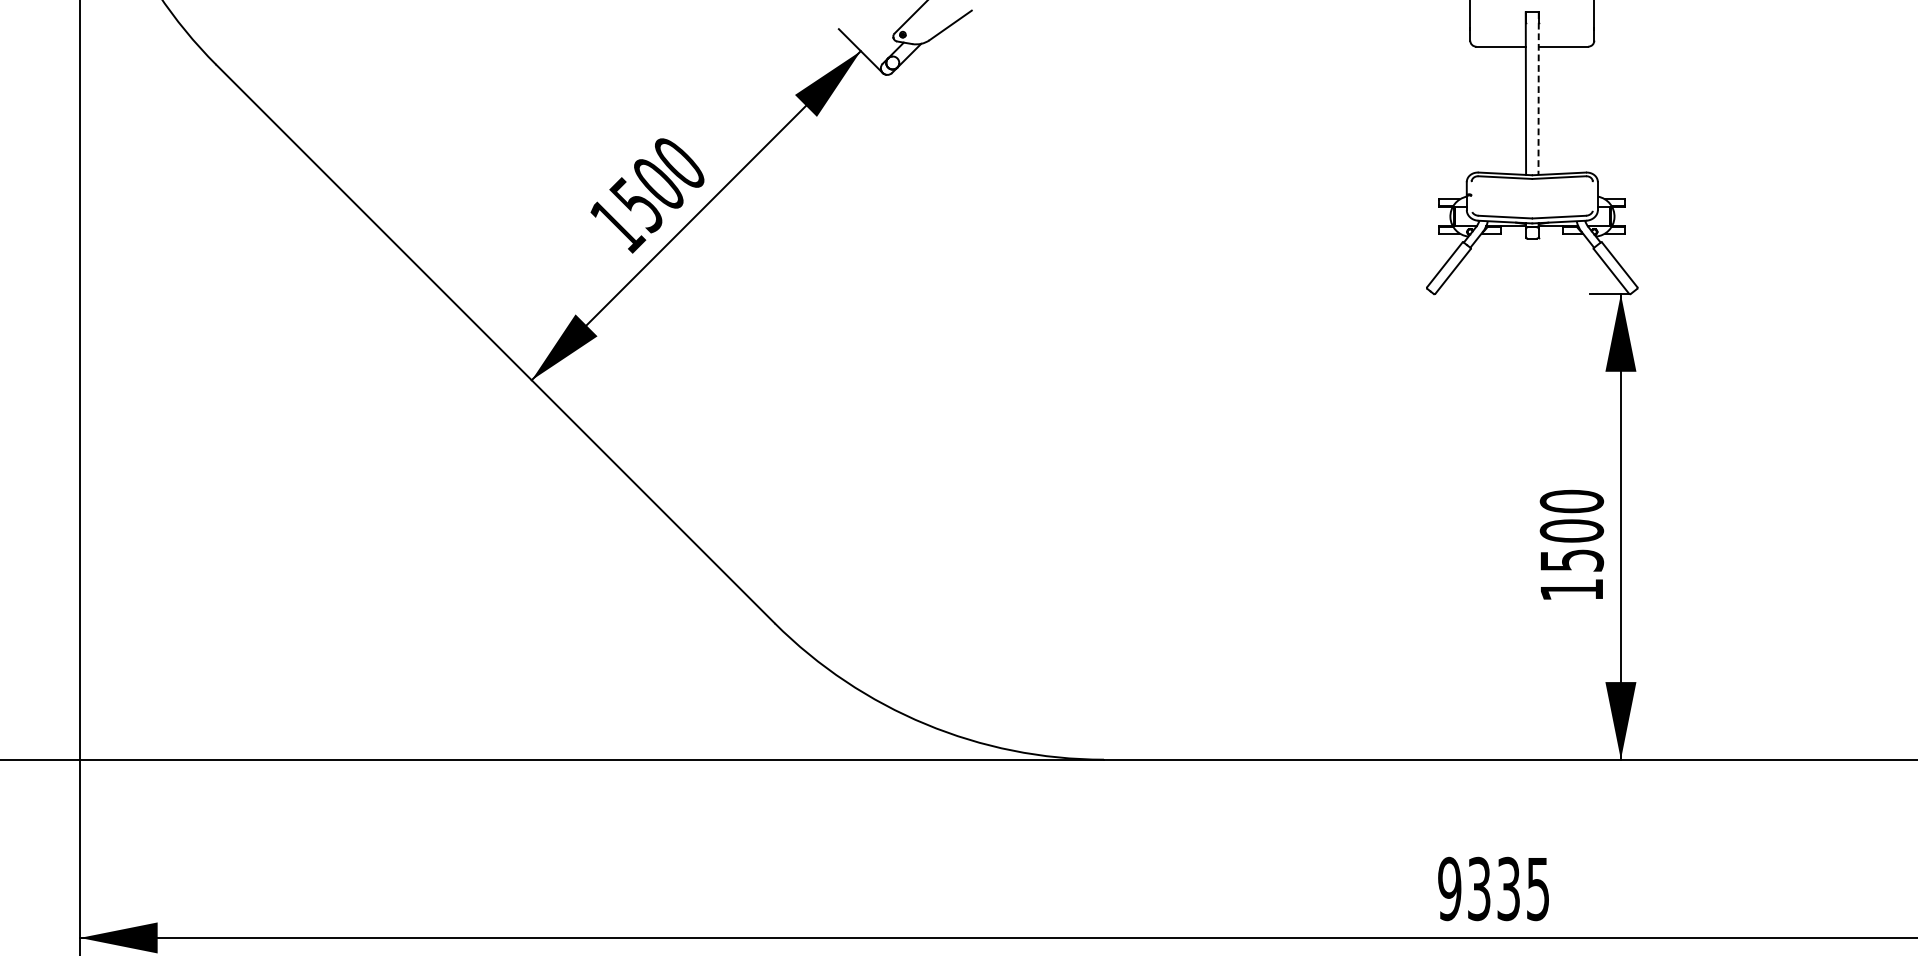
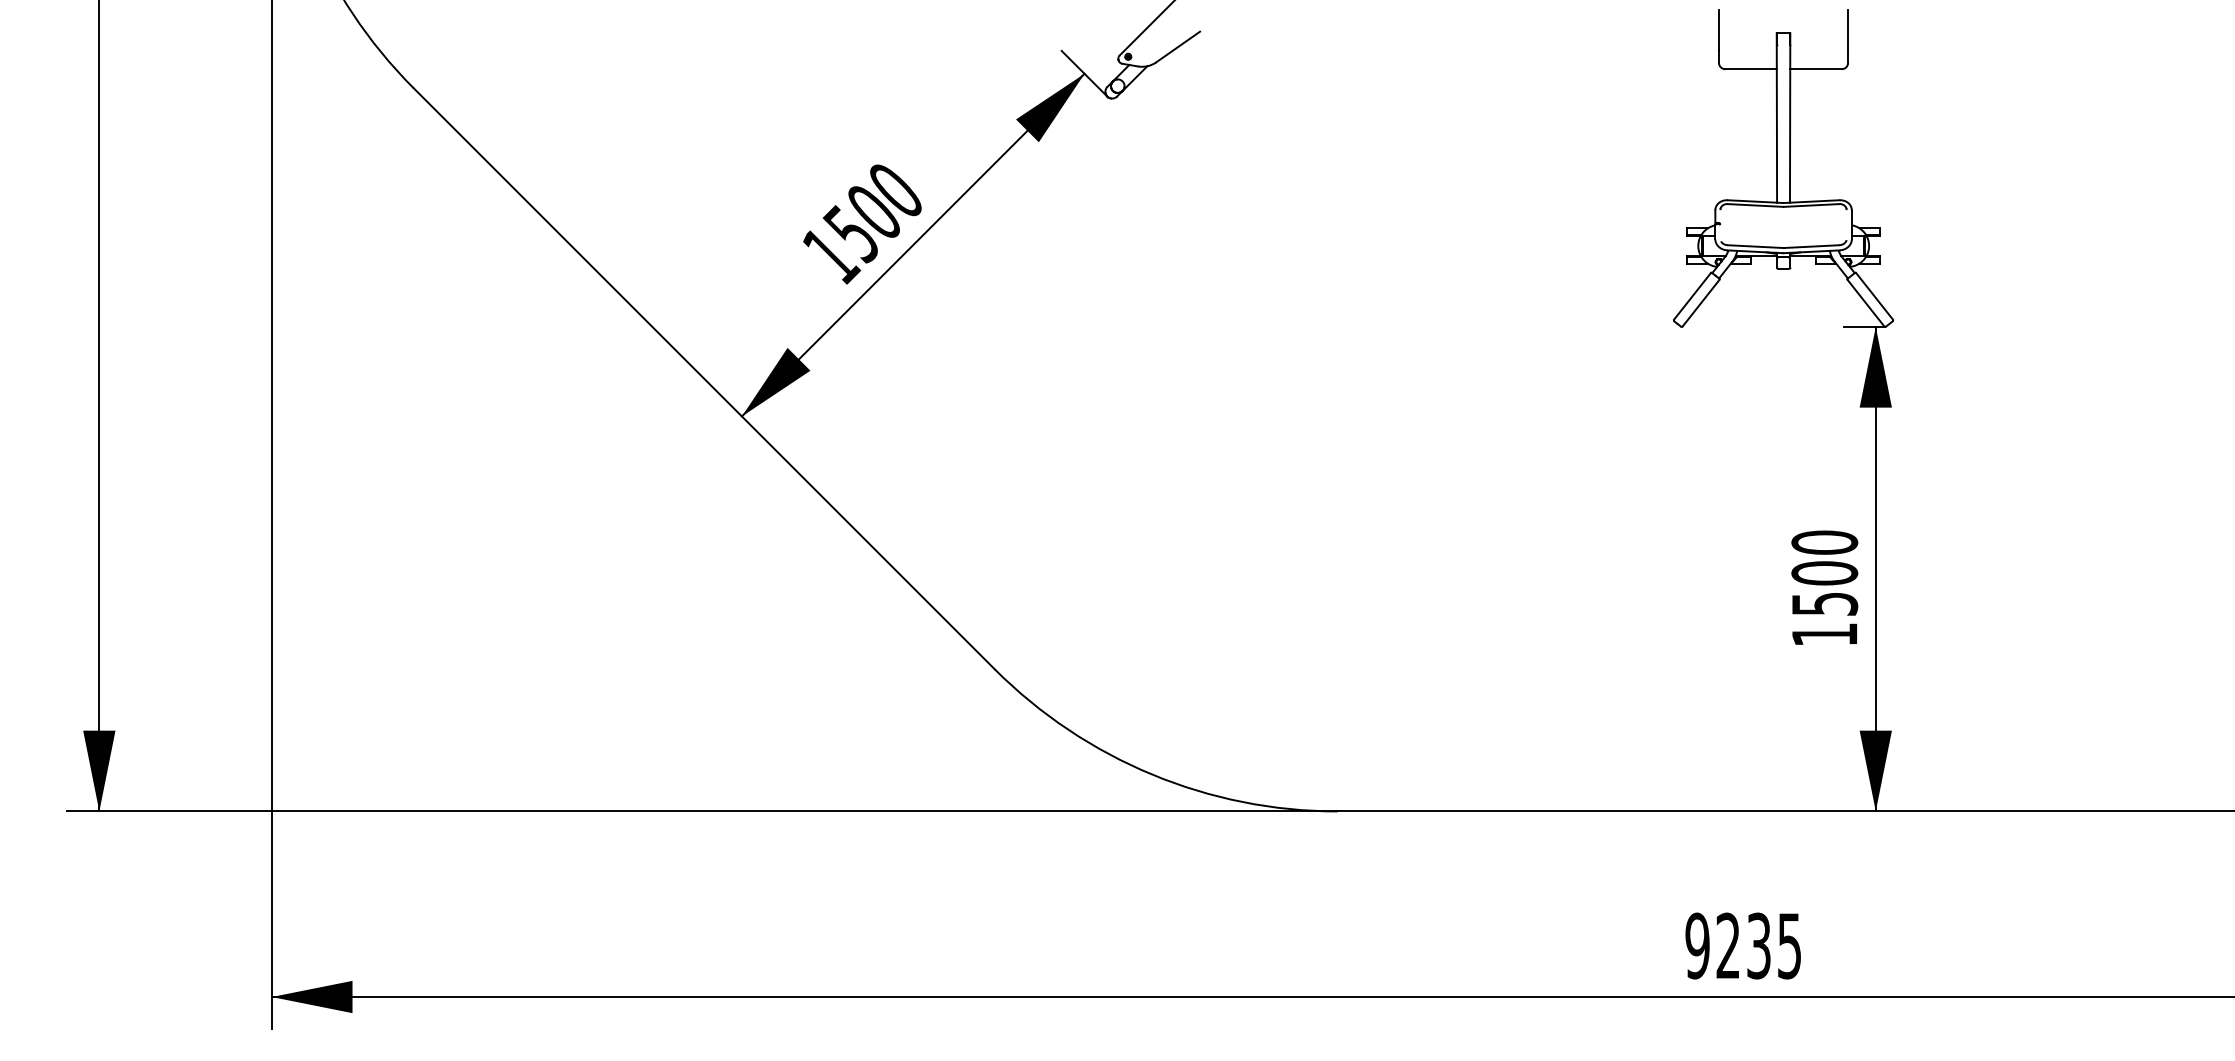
line: (1538, 94) -> (1790, 118), dashed -> solid
text: (1478, 888) -> (1727, 945), 9335 -> 9235

